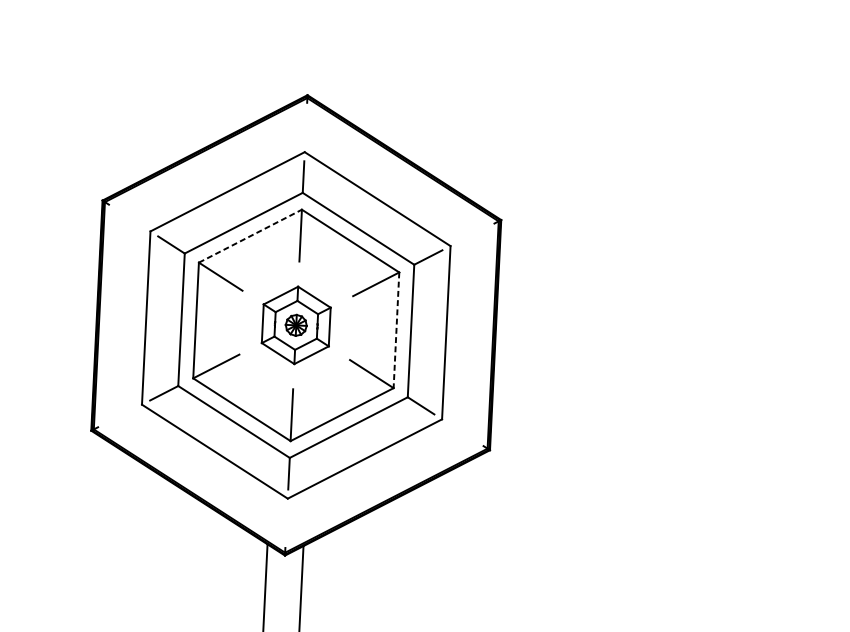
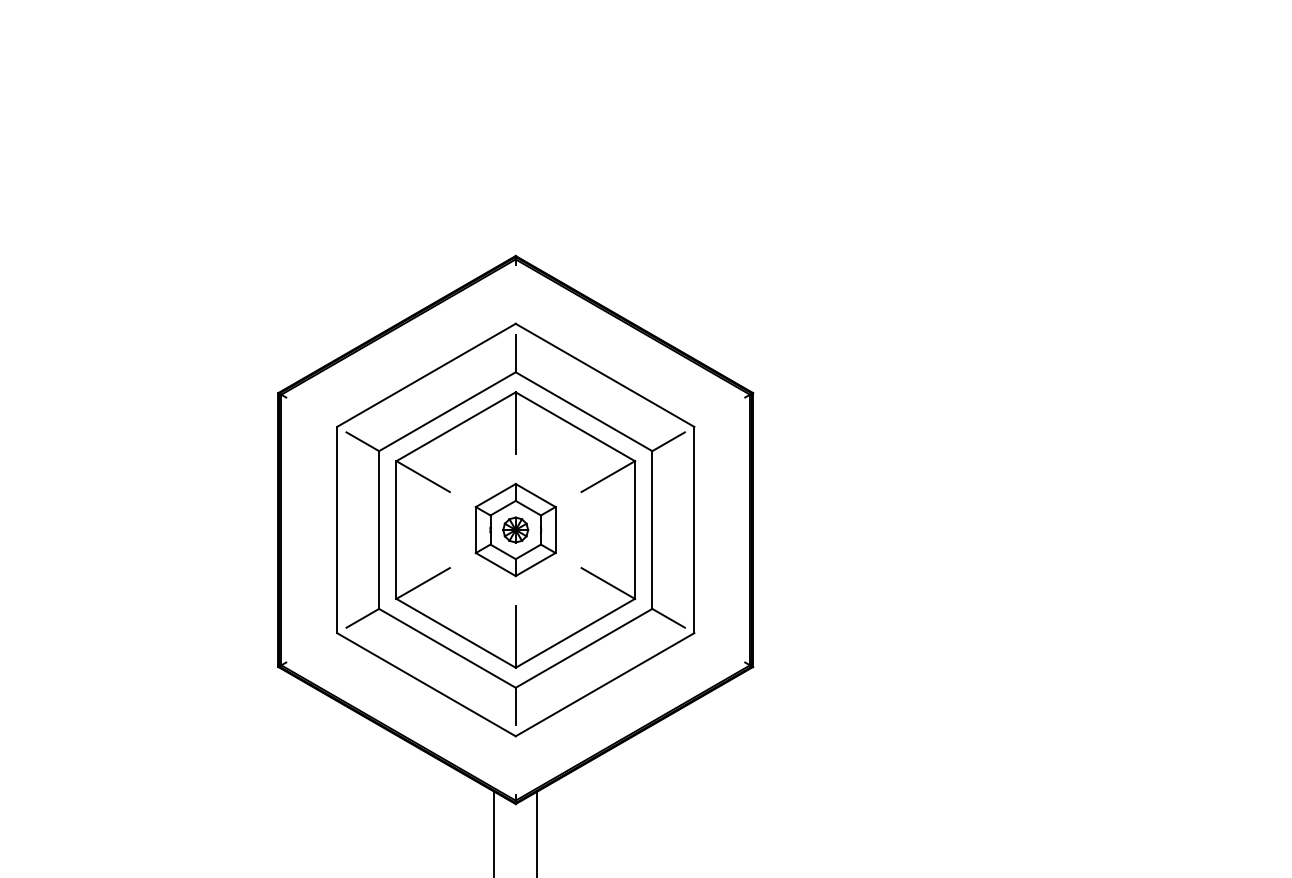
line: (250, 236) -> (456, 426), dashed -> solid
line: (396, 330) -> (635, 530), dashed -> solid

